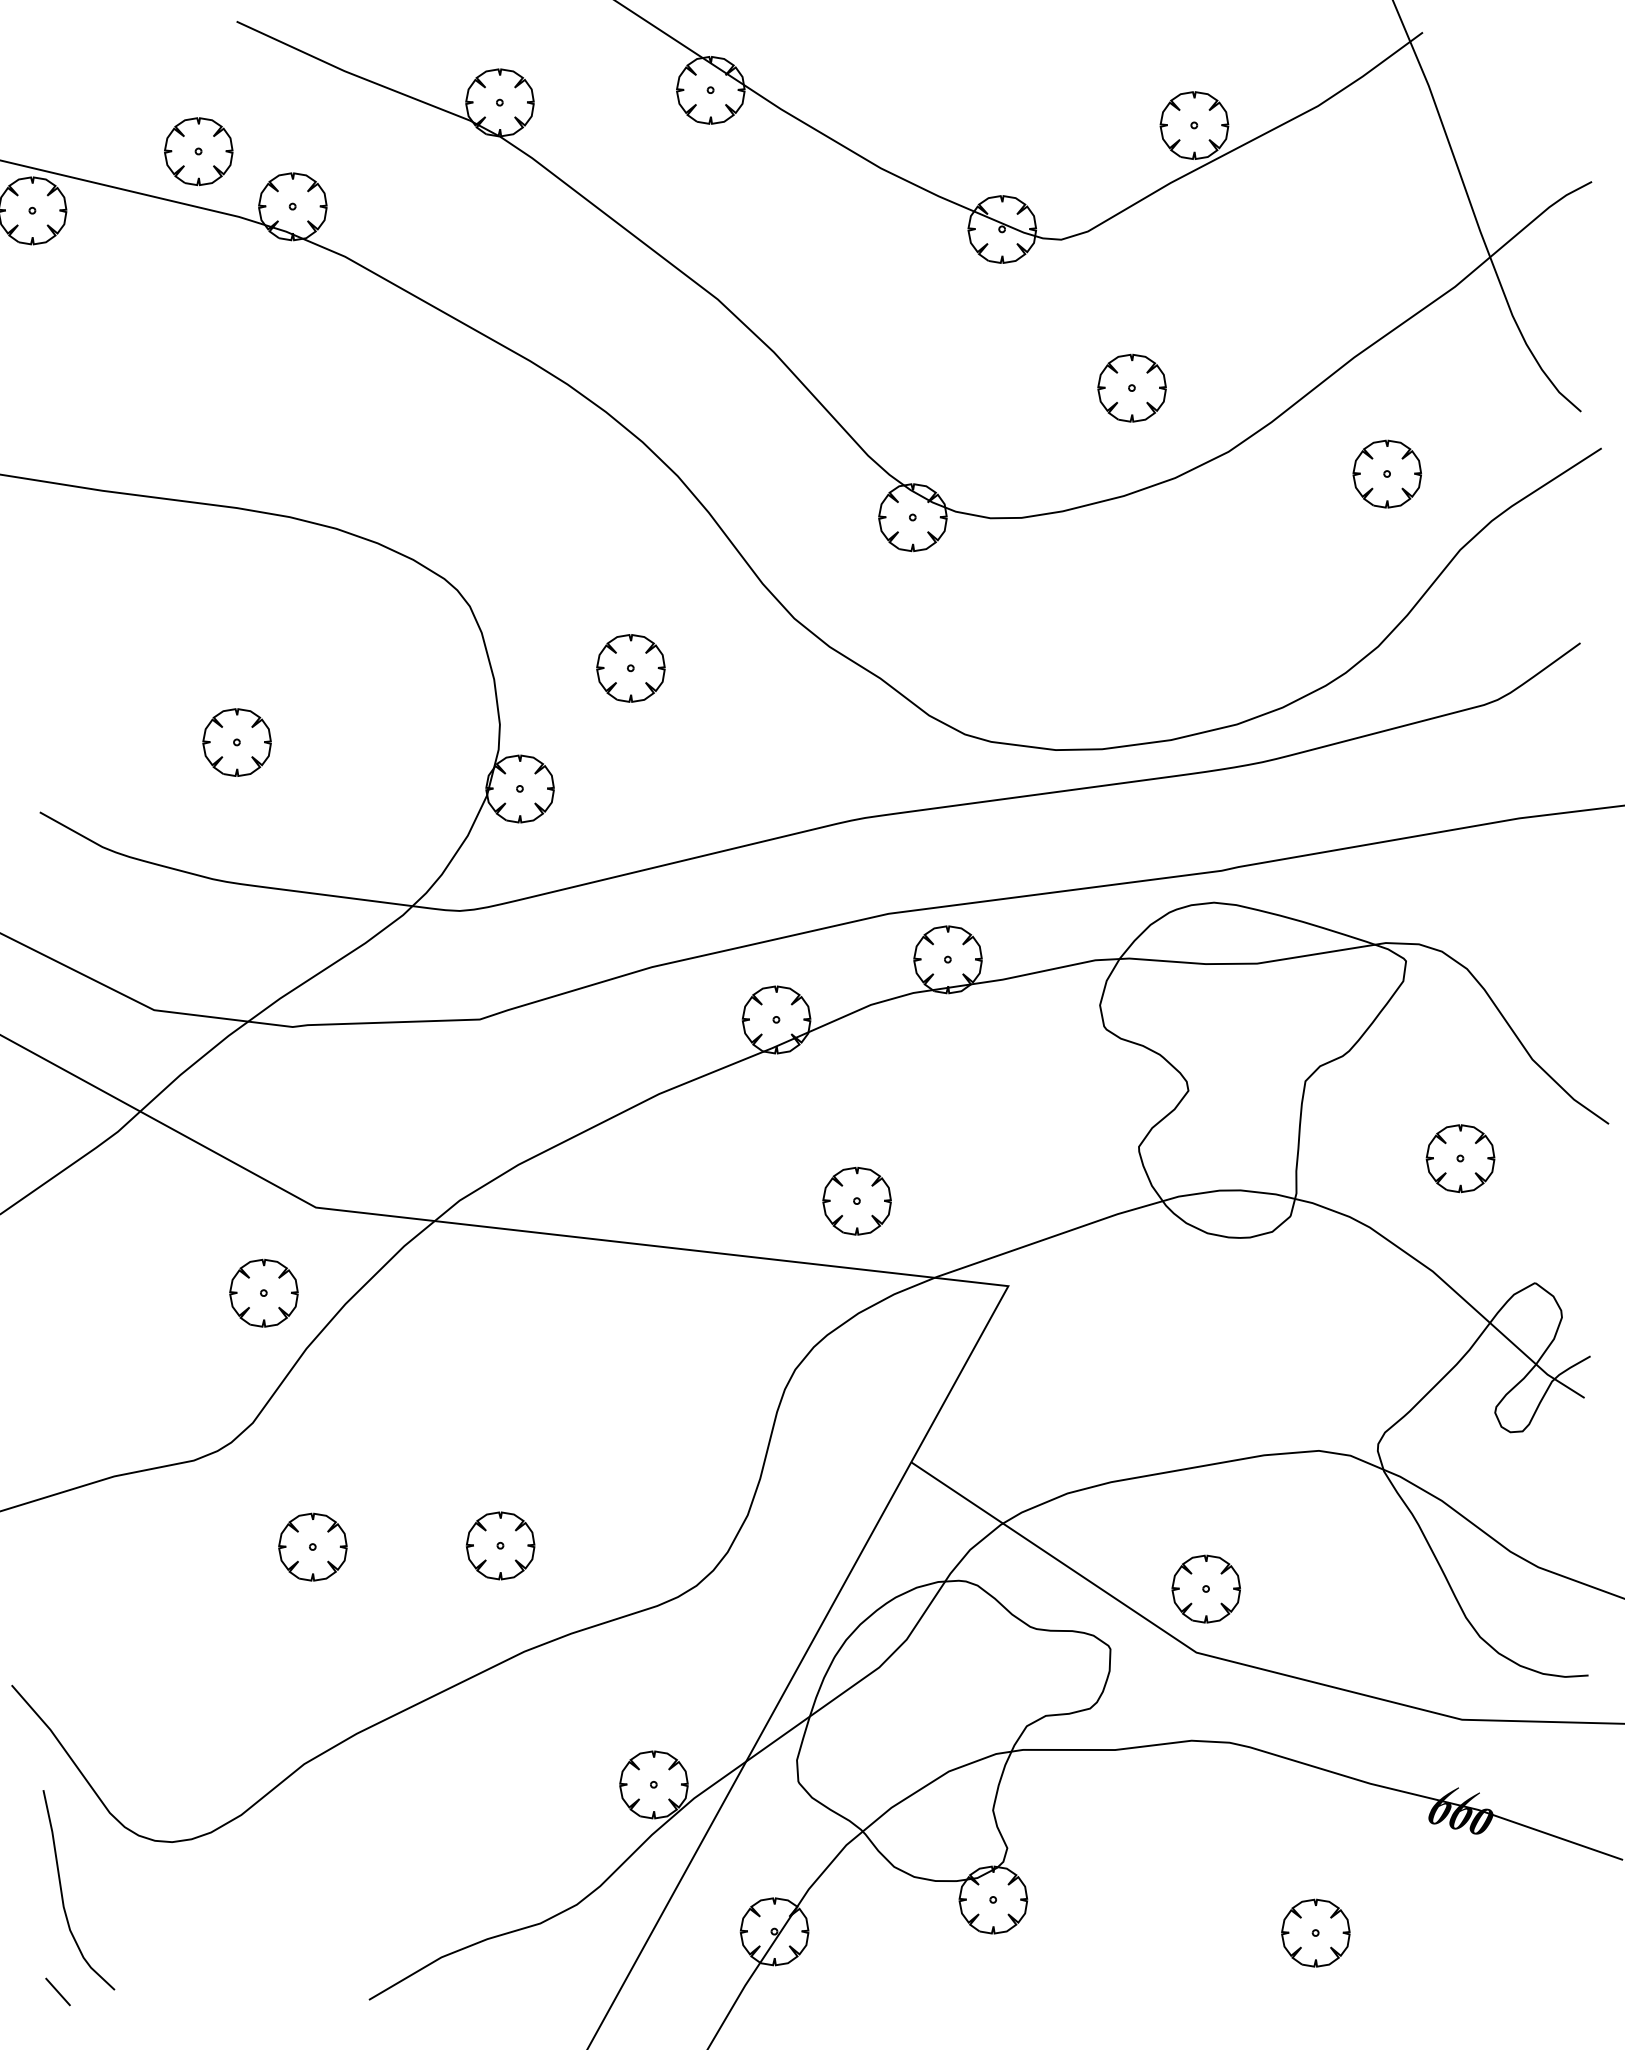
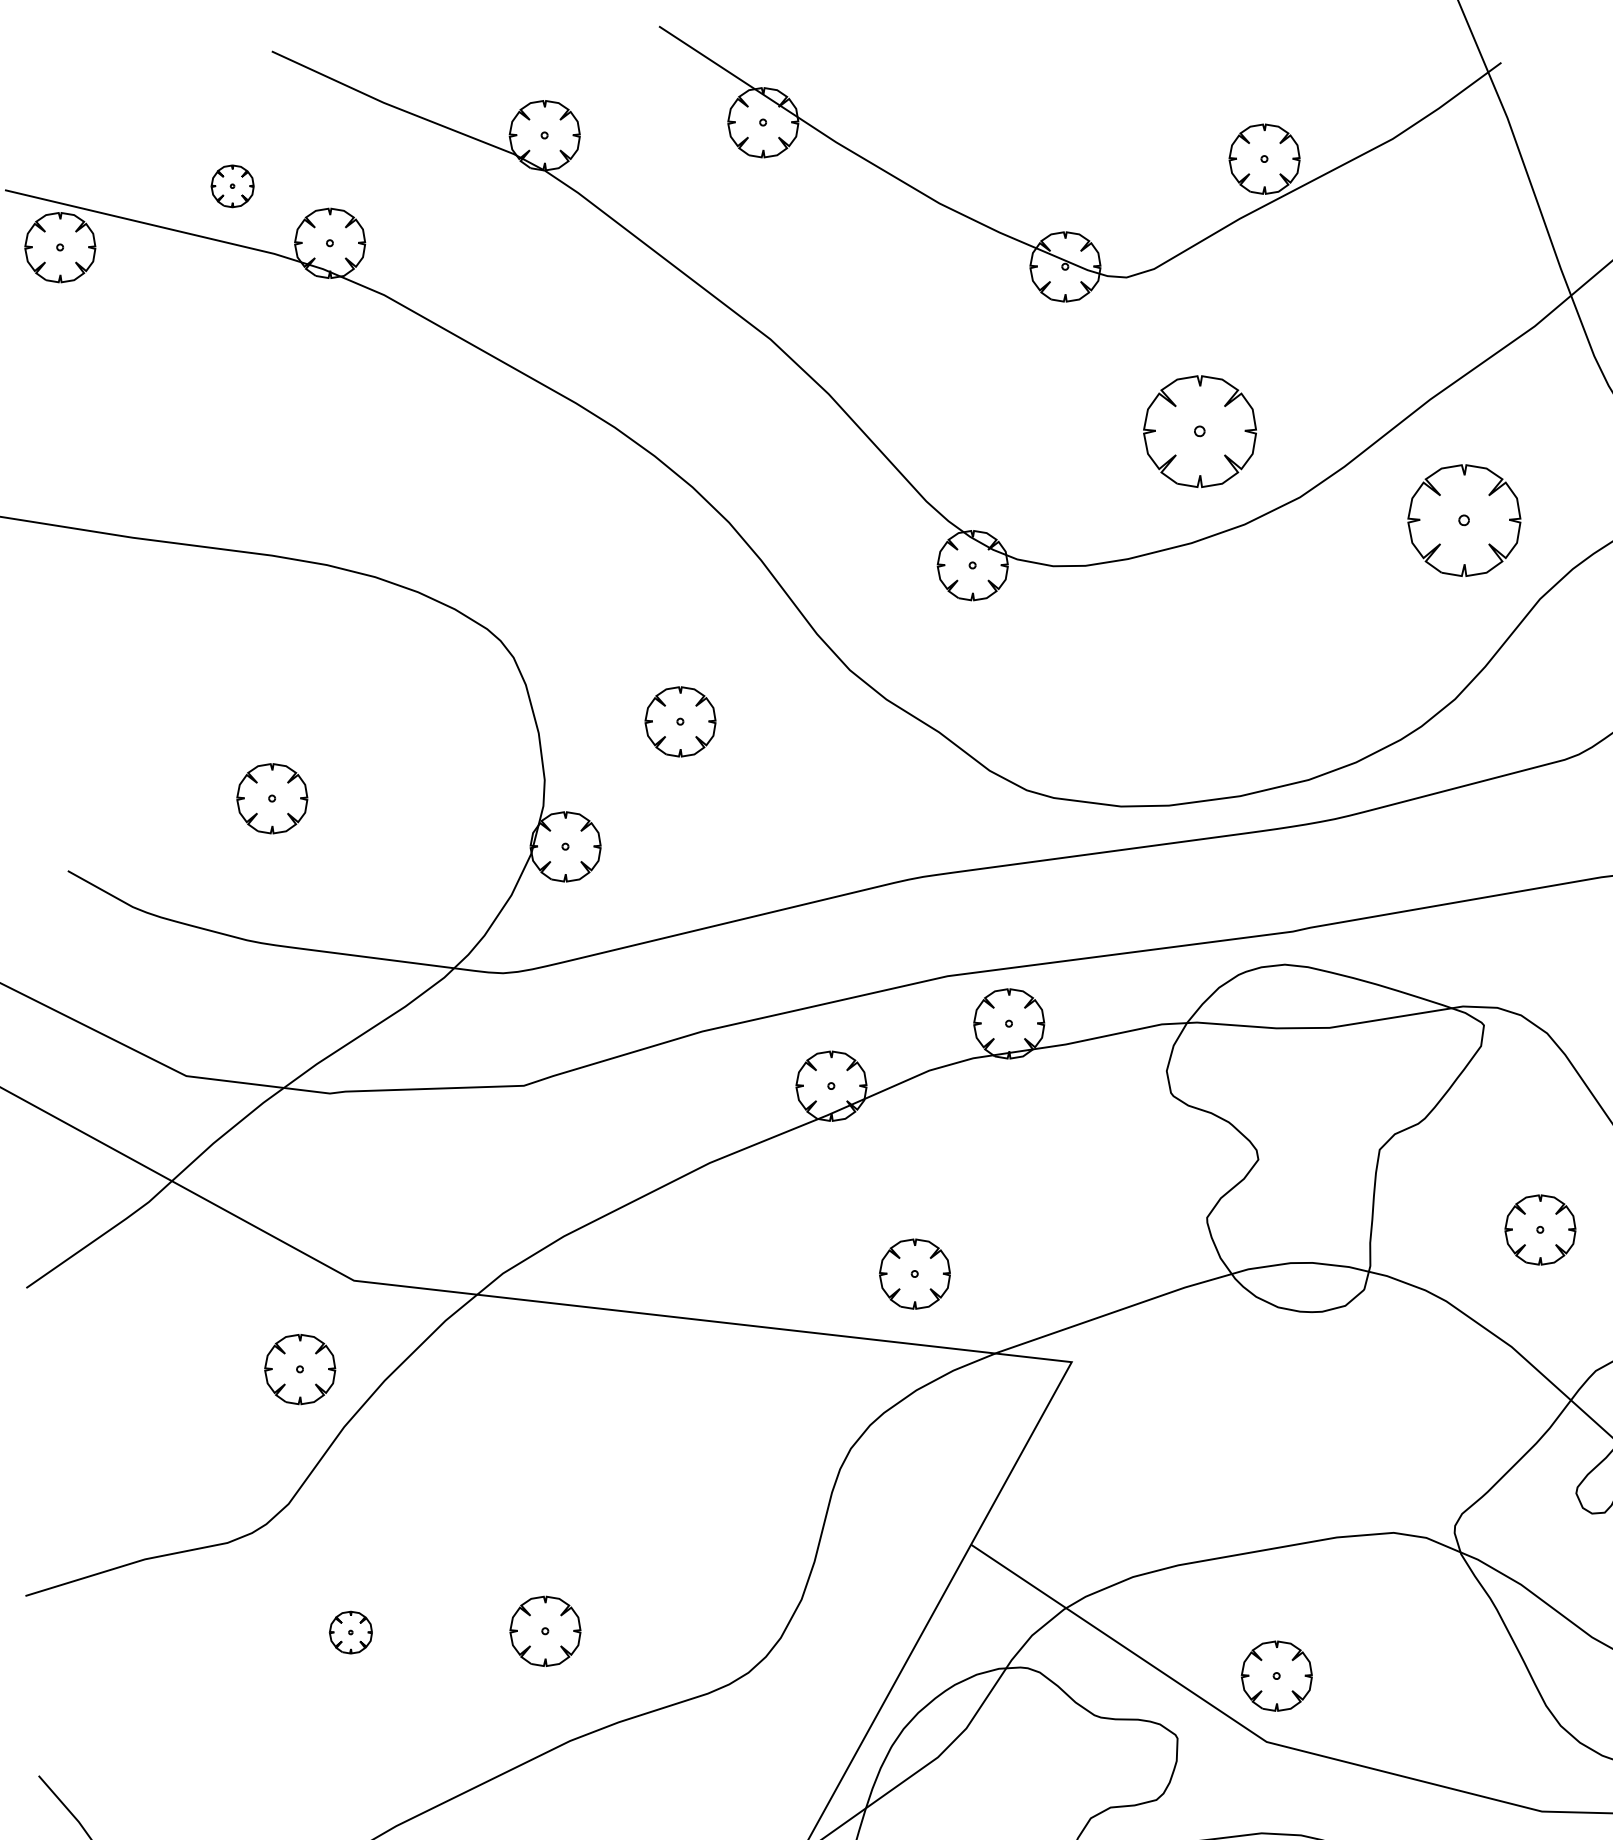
part: (198, 151) -> (232, 186), size x0.6
part: (1131, 387) -> (1199, 430), size x1.6
part: (1387, 473) -> (1464, 519), size x1.6
part: (312, 1546) -> (350, 1631), size x0.6

